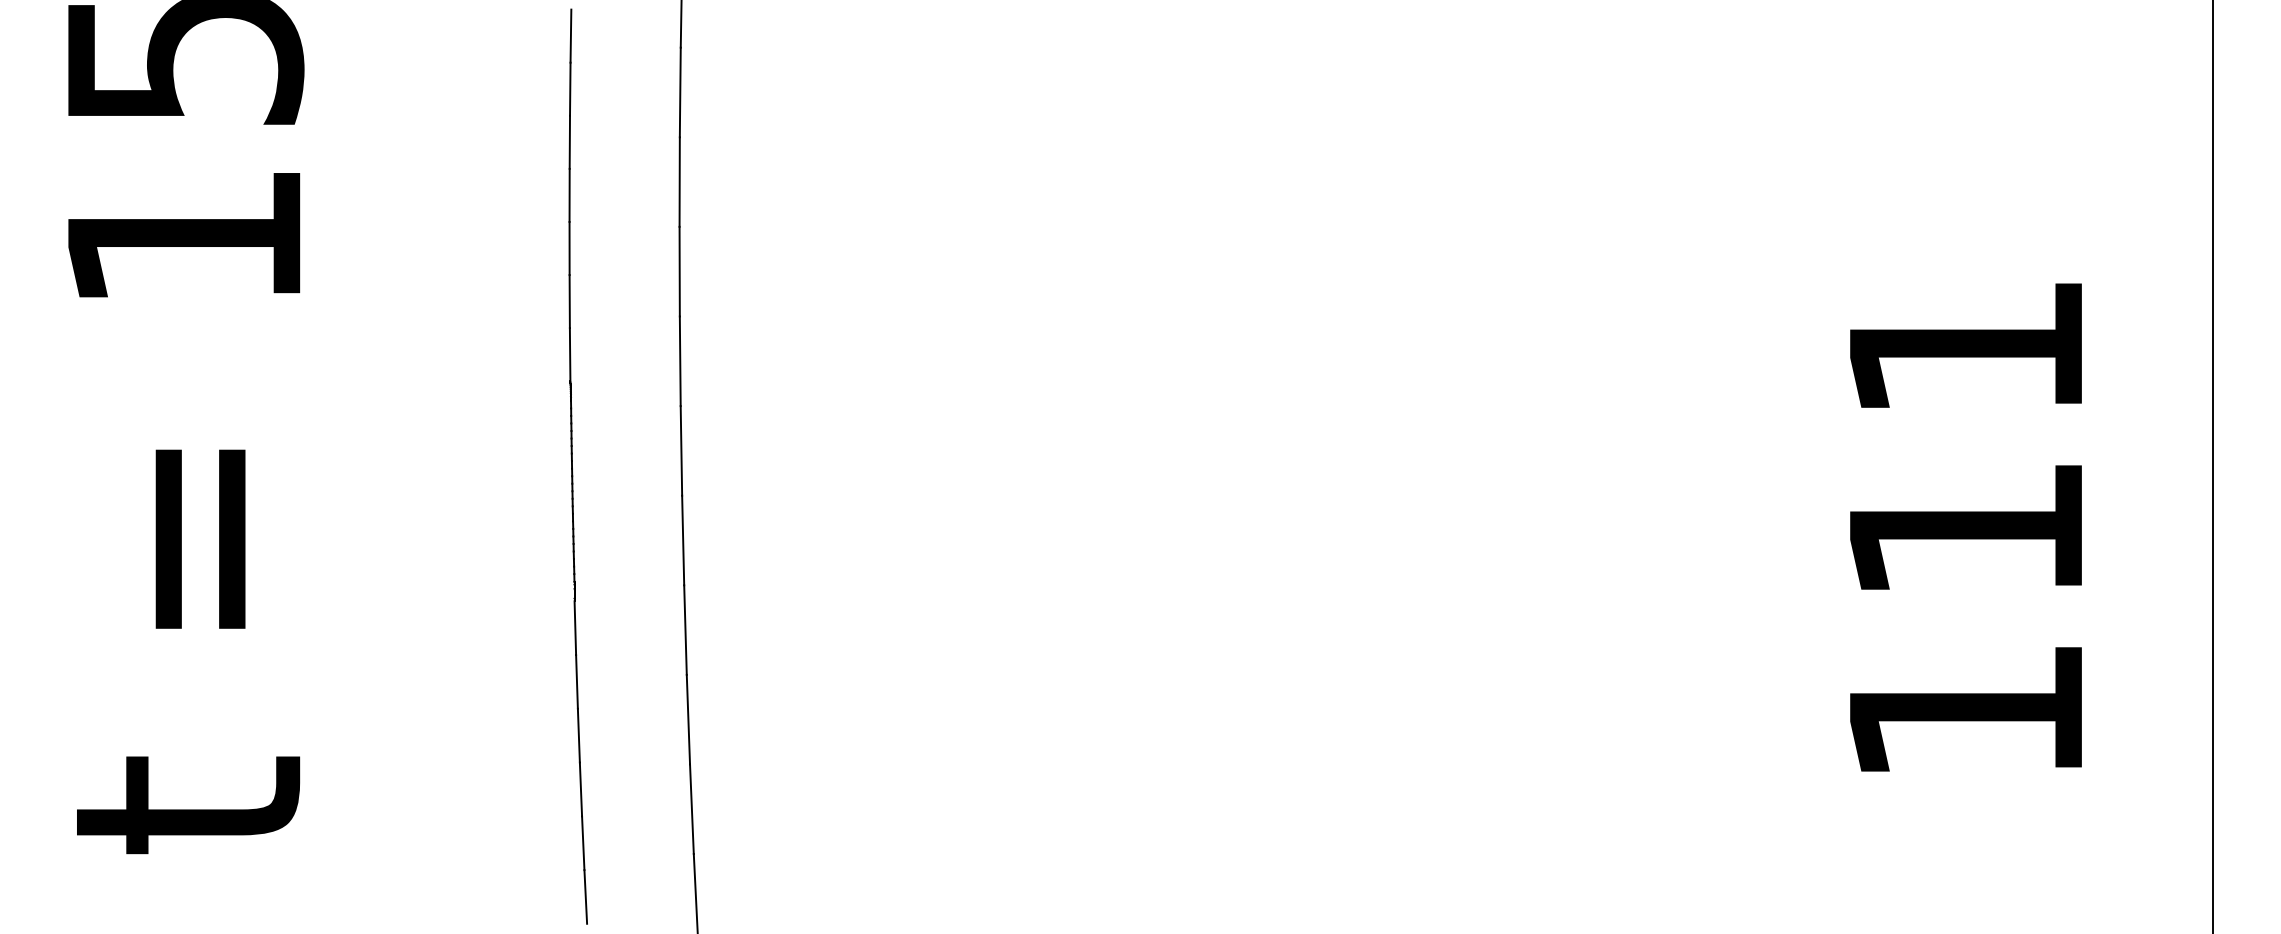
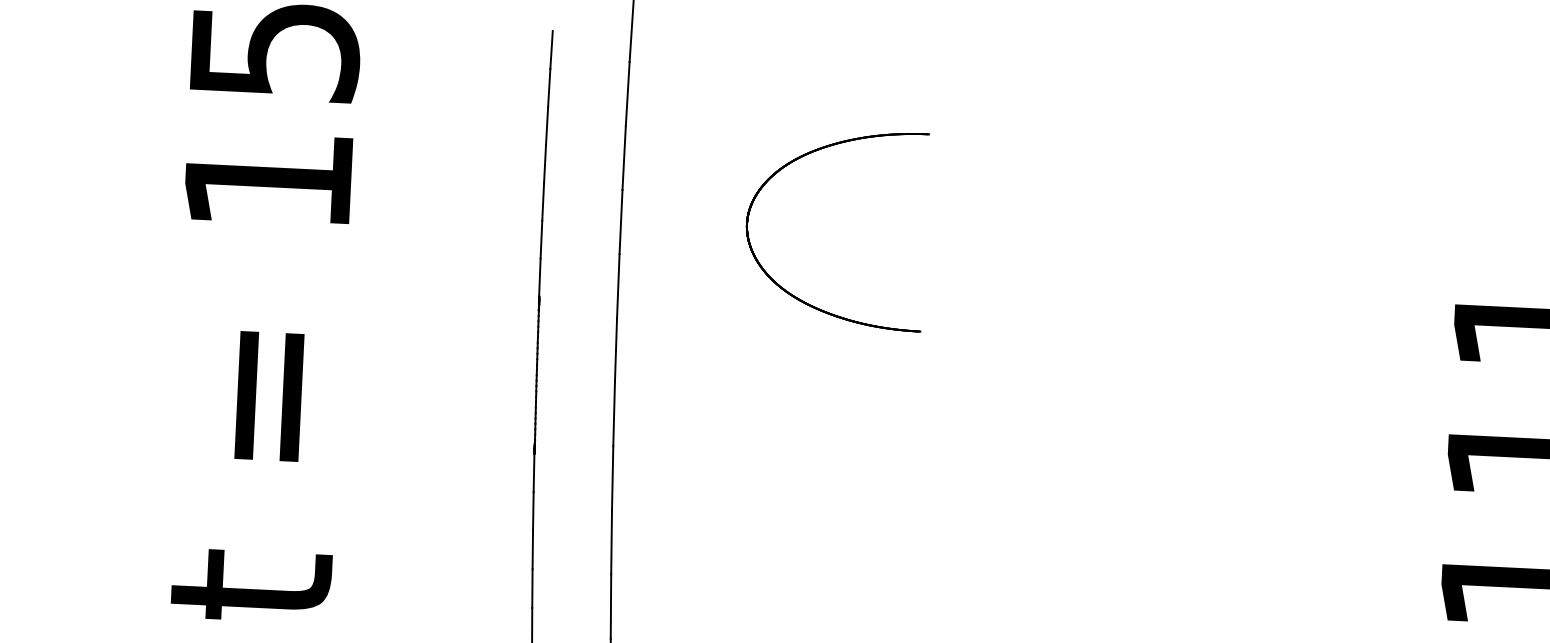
part: (926, 362) -> (794, 295), added

